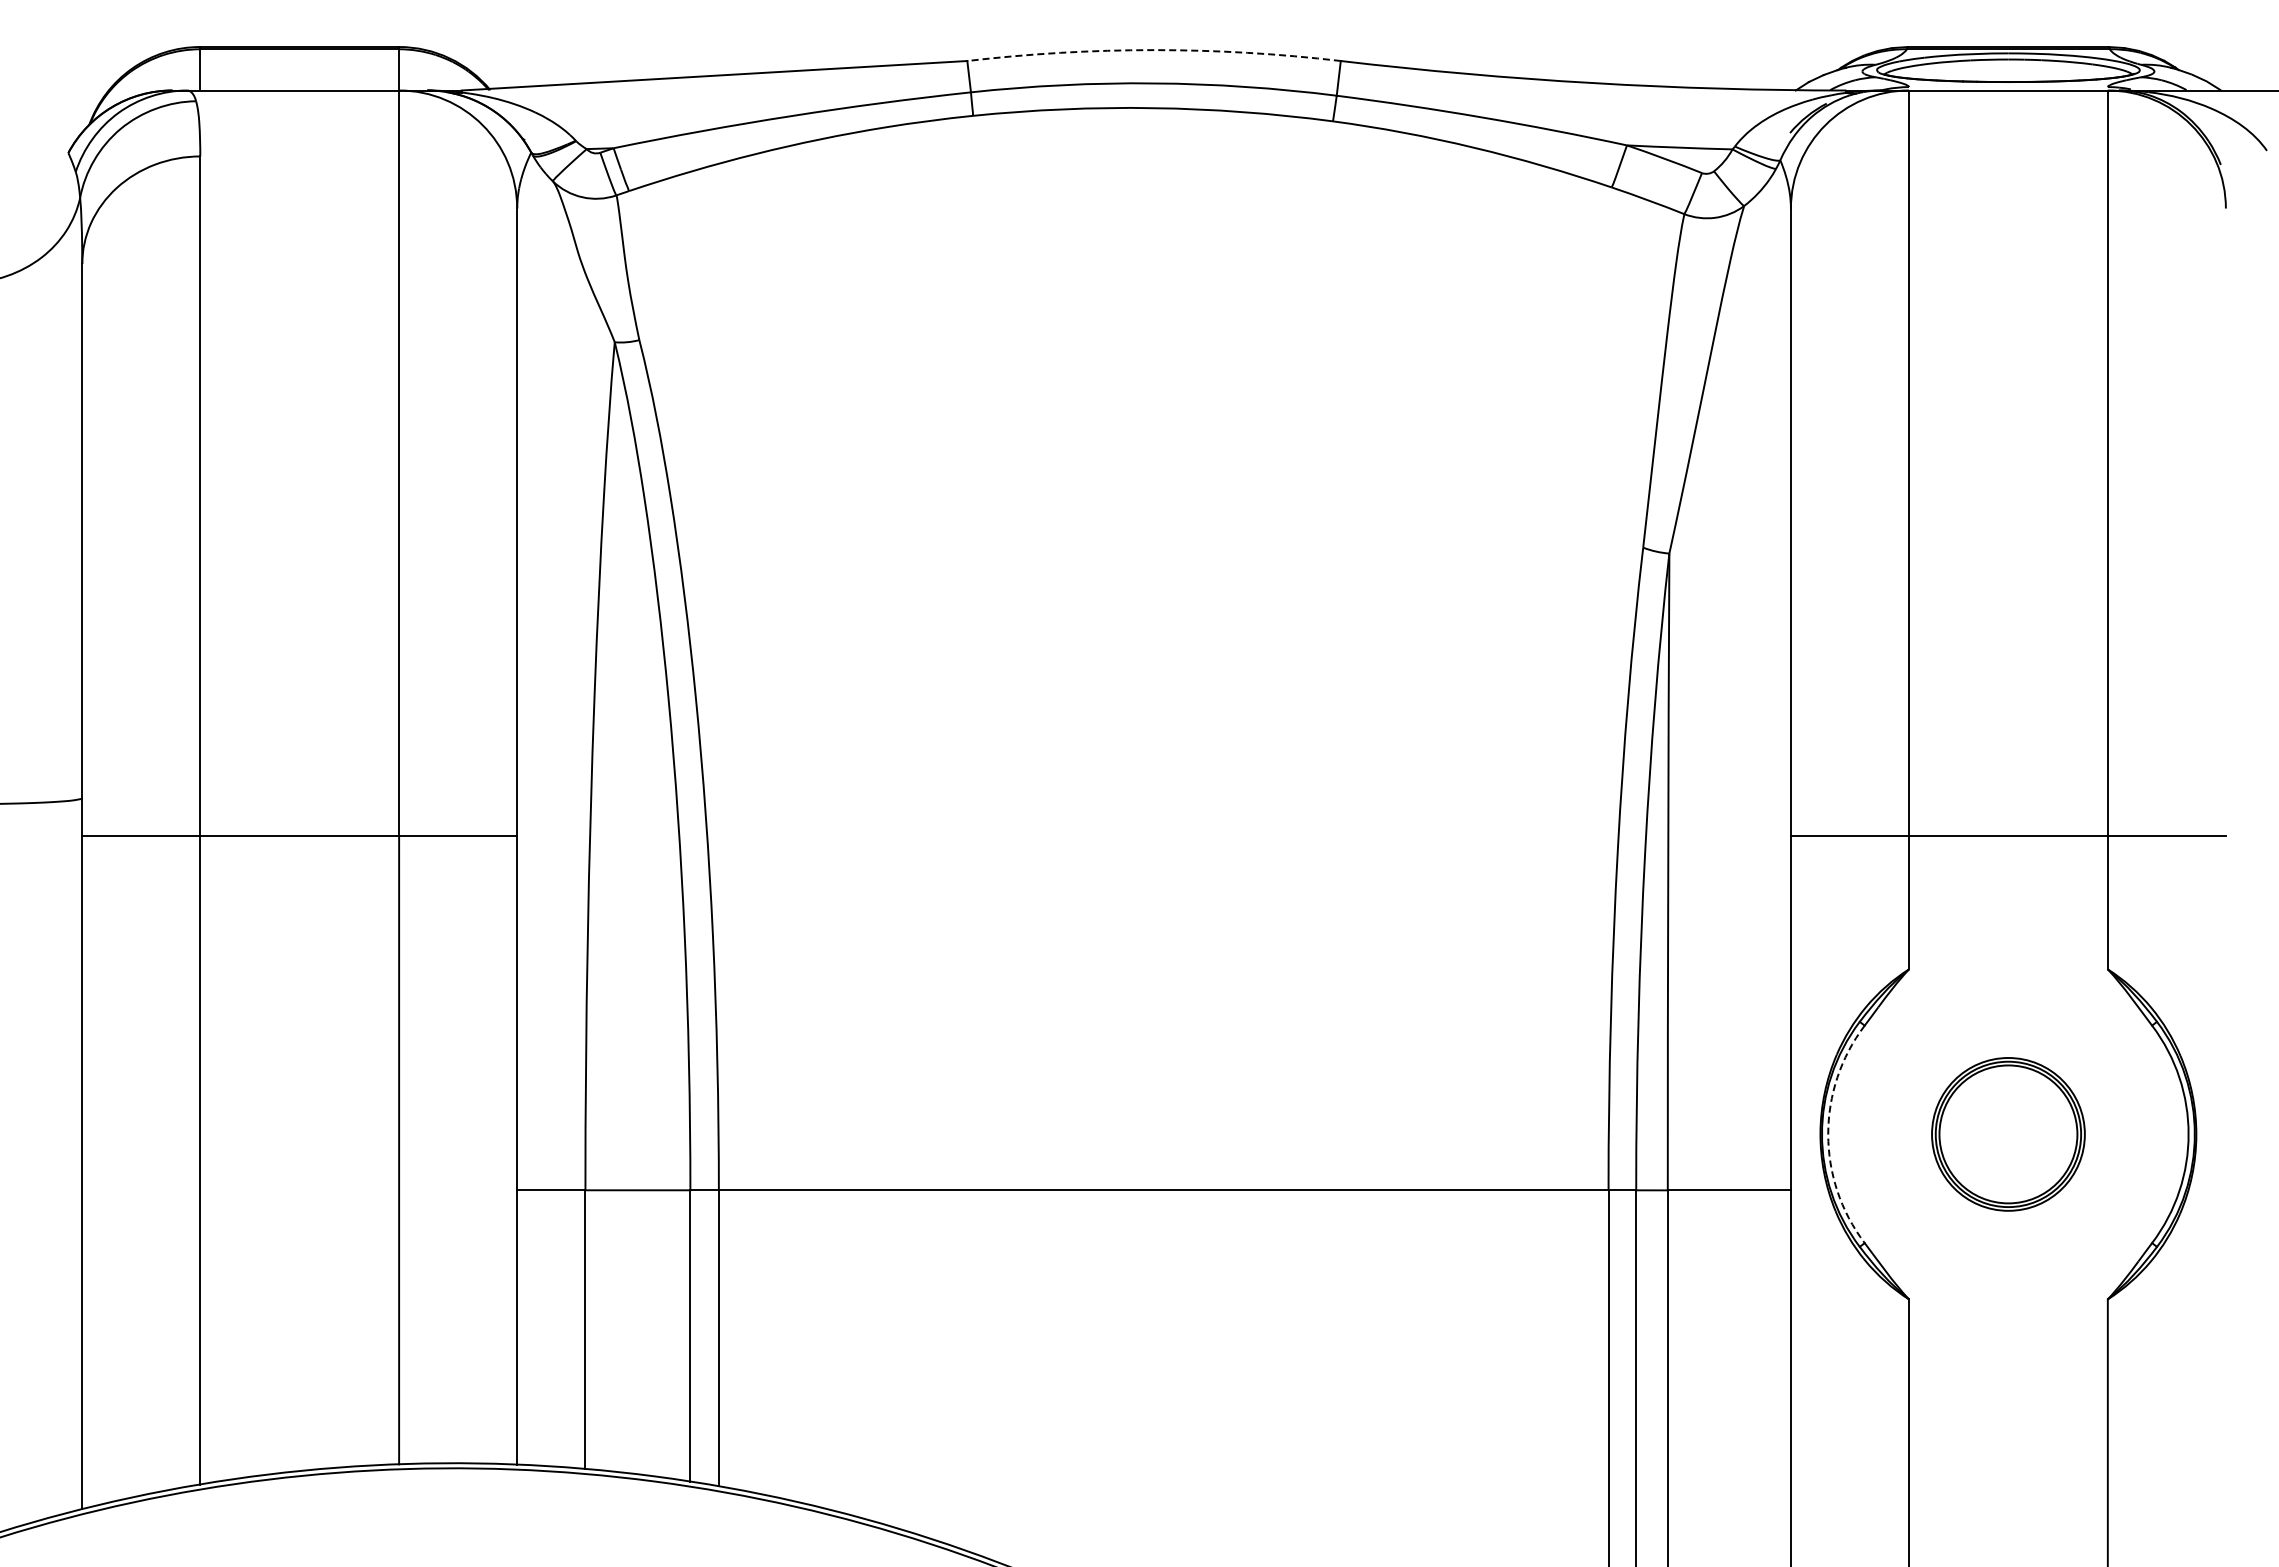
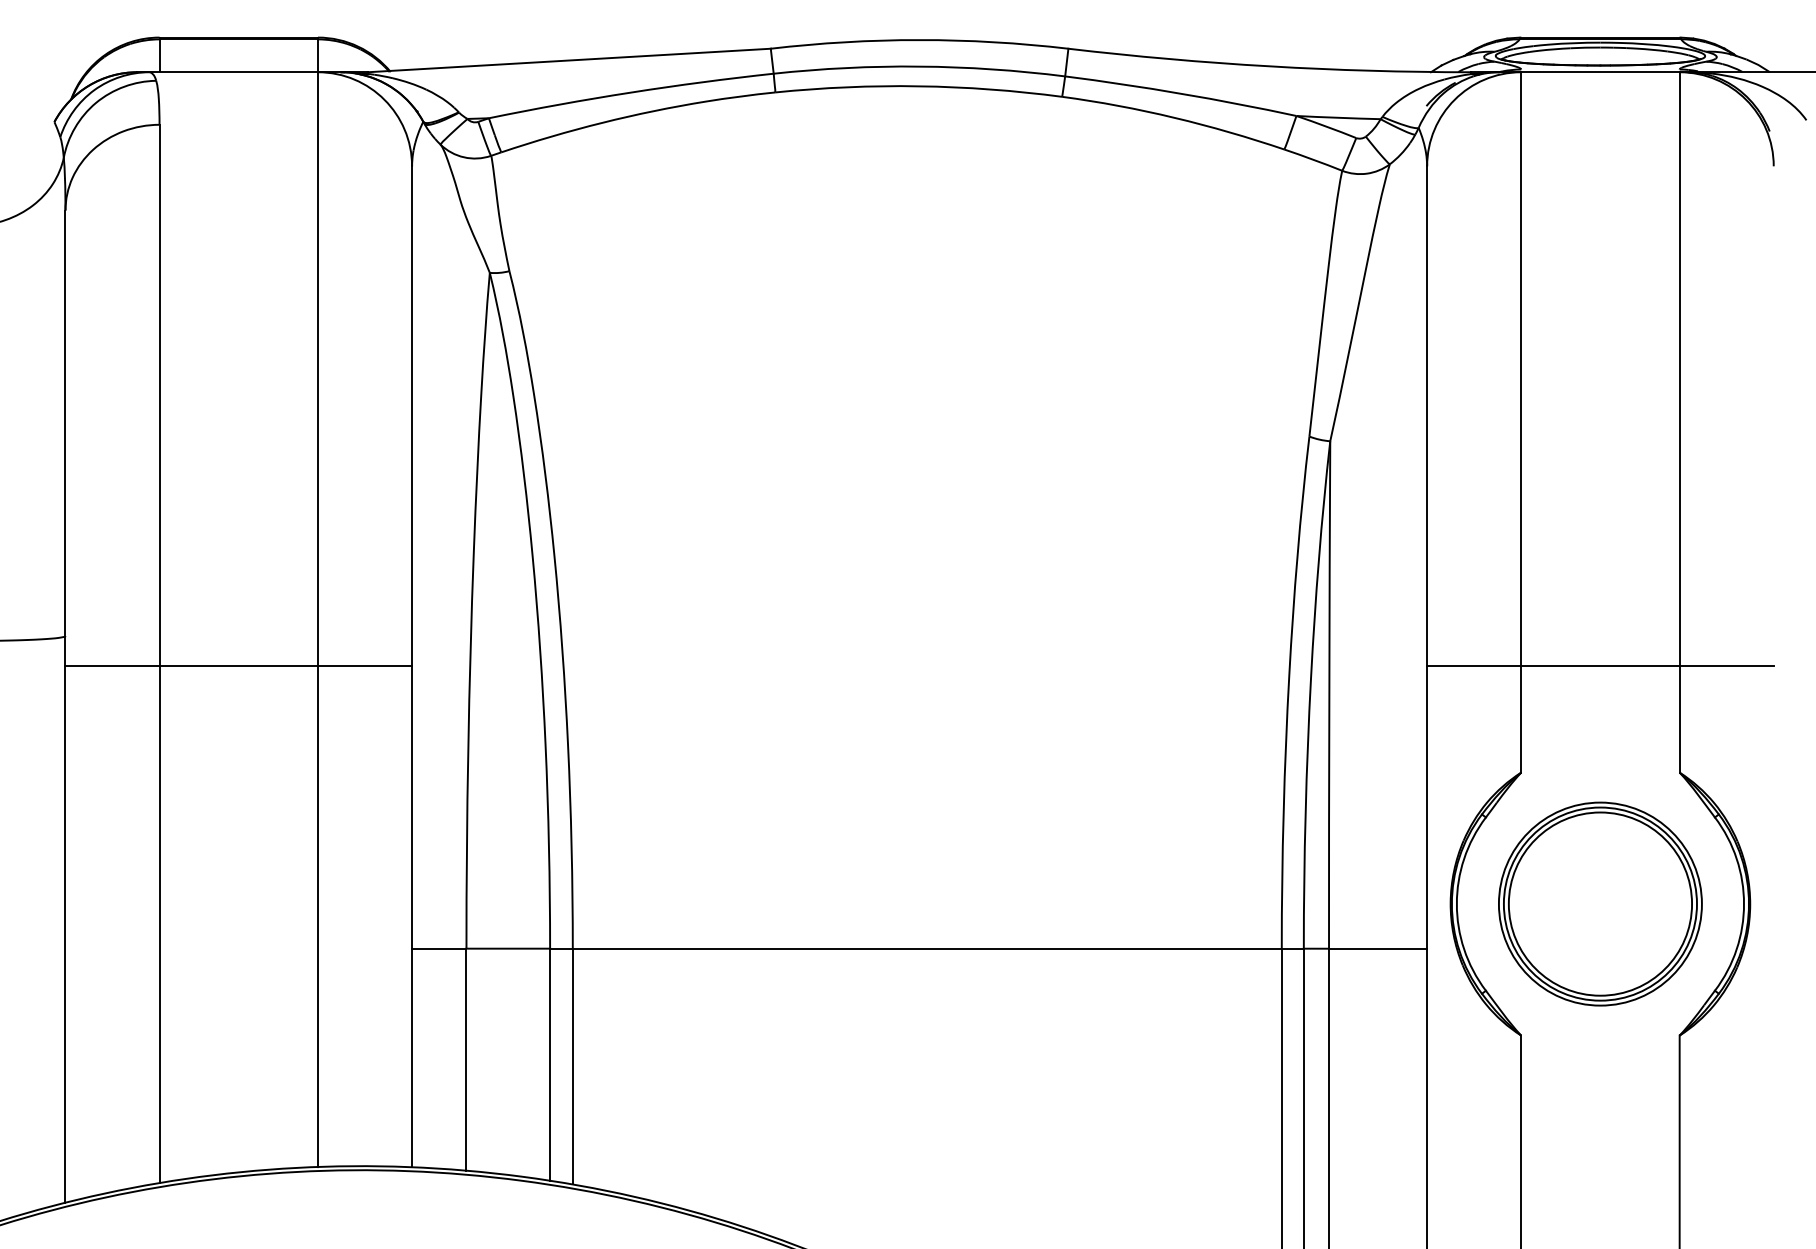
arc: (1154, 50) -> (919, 40), dashed -> solid
arc: (1828, 1134) -> (1457, 904), dashed -> solid
part: (2008, 1134) -> (1600, 904), size x1.67

